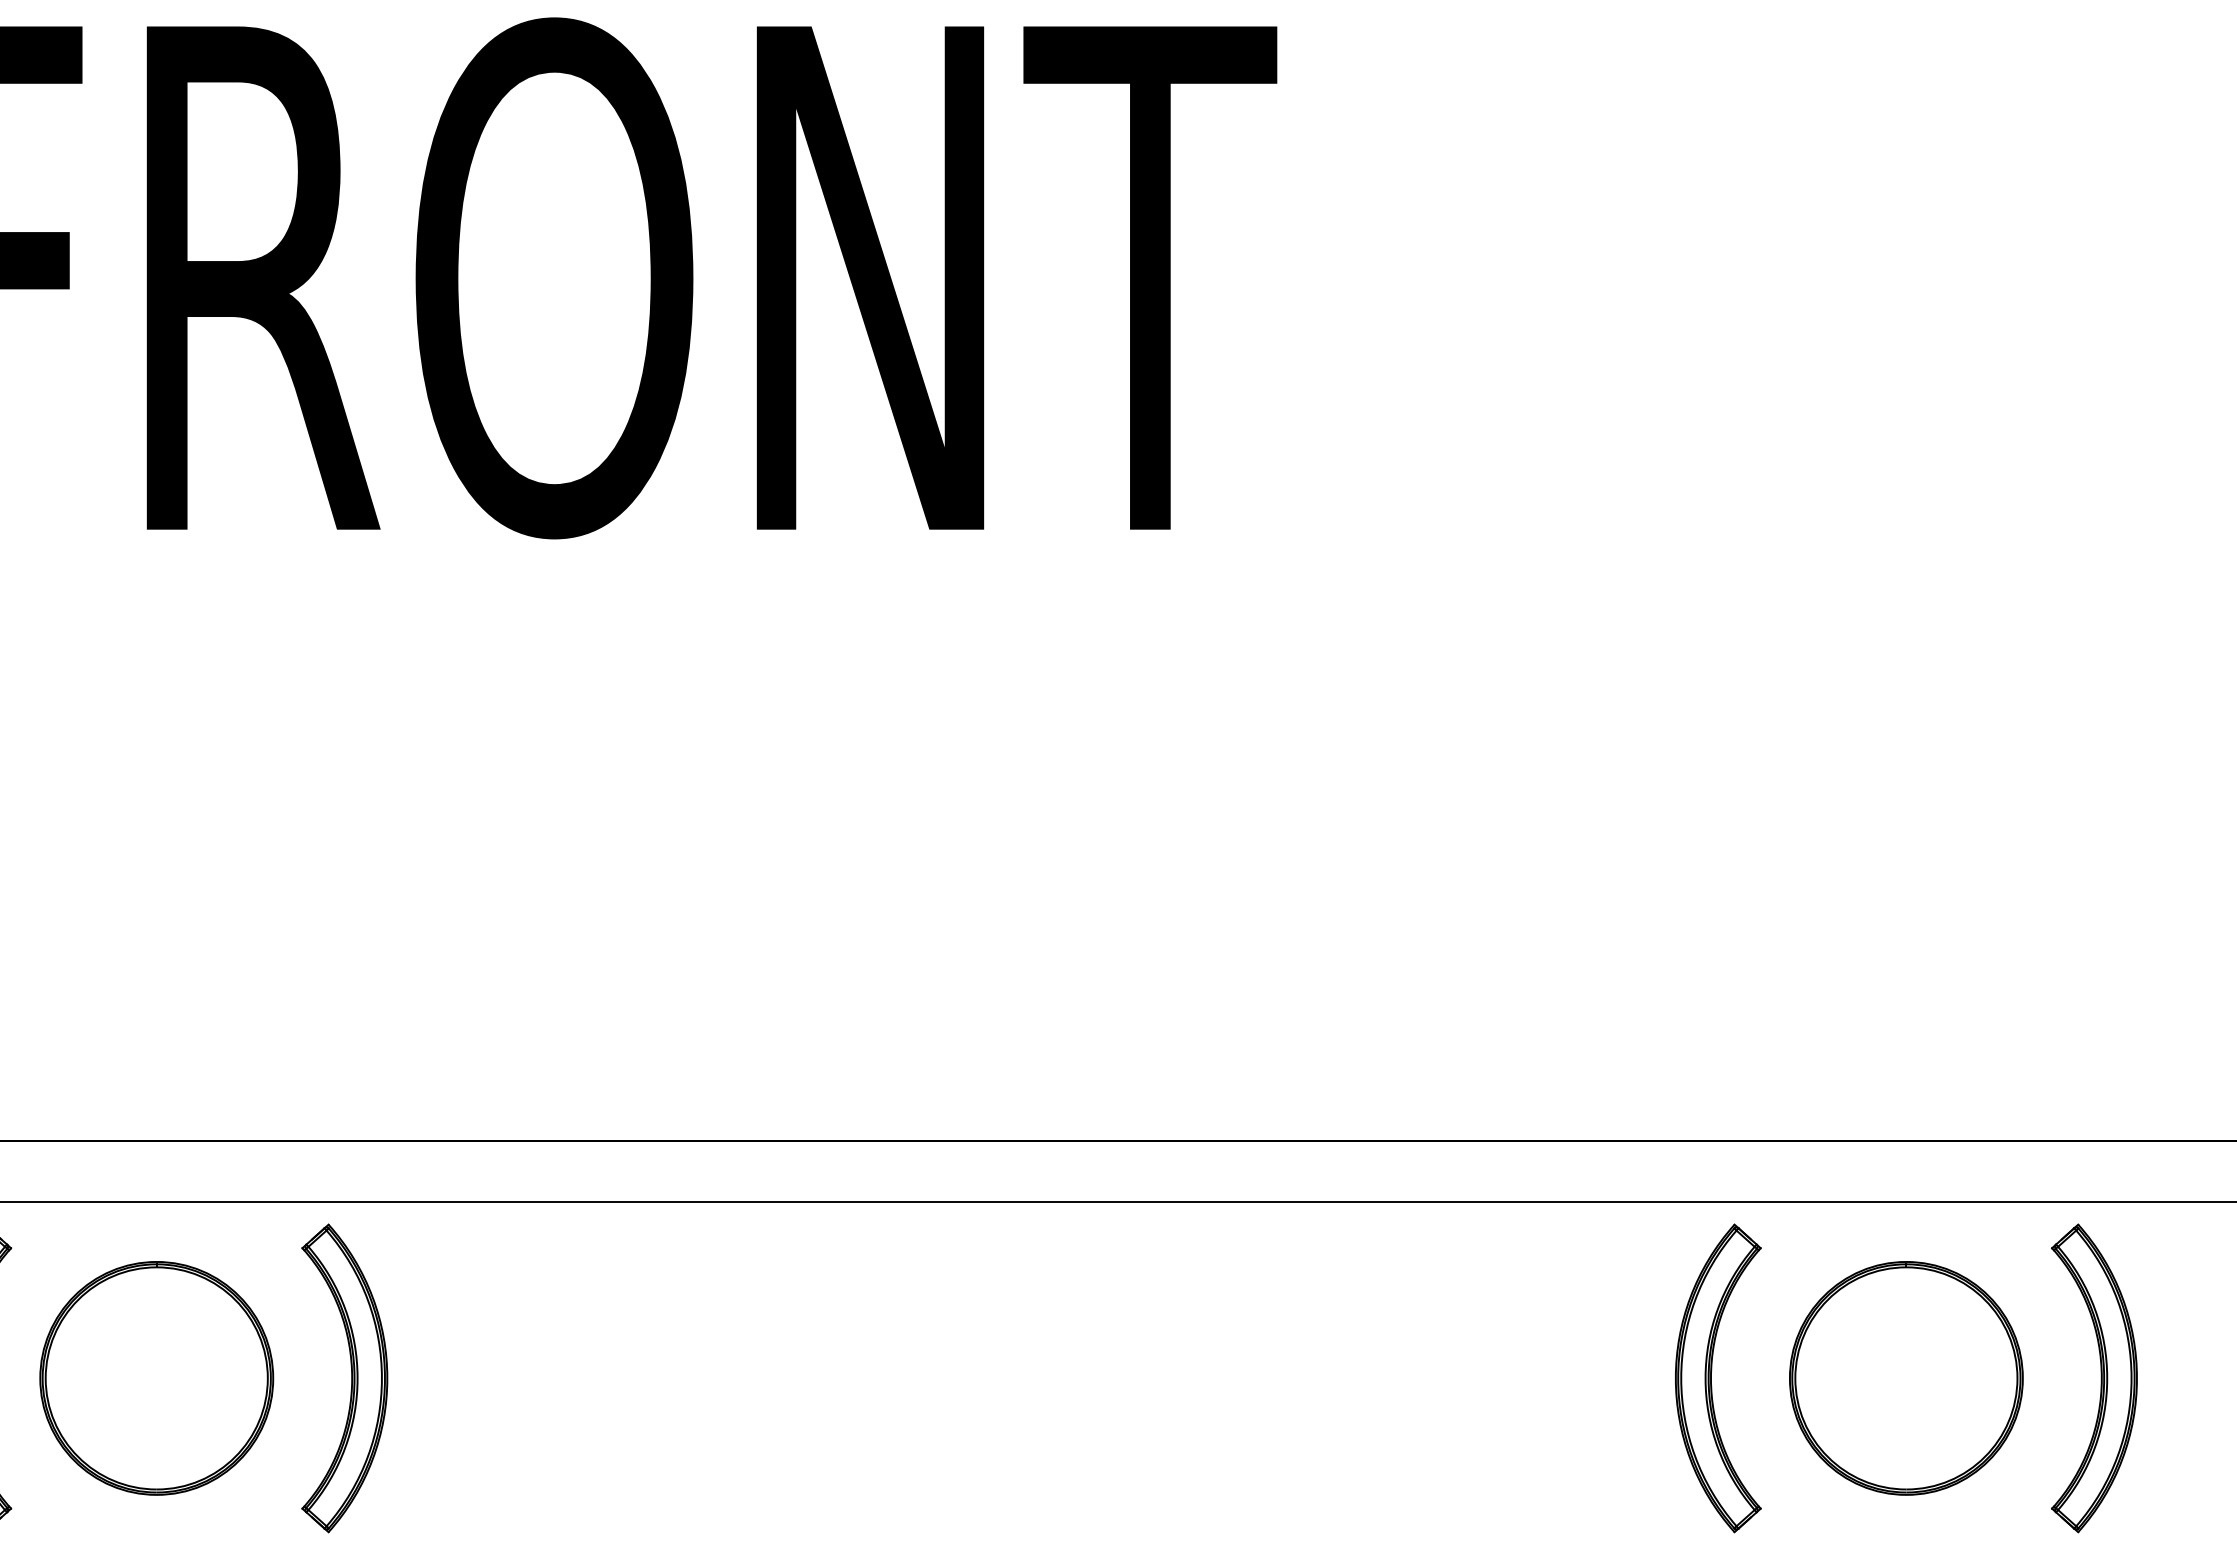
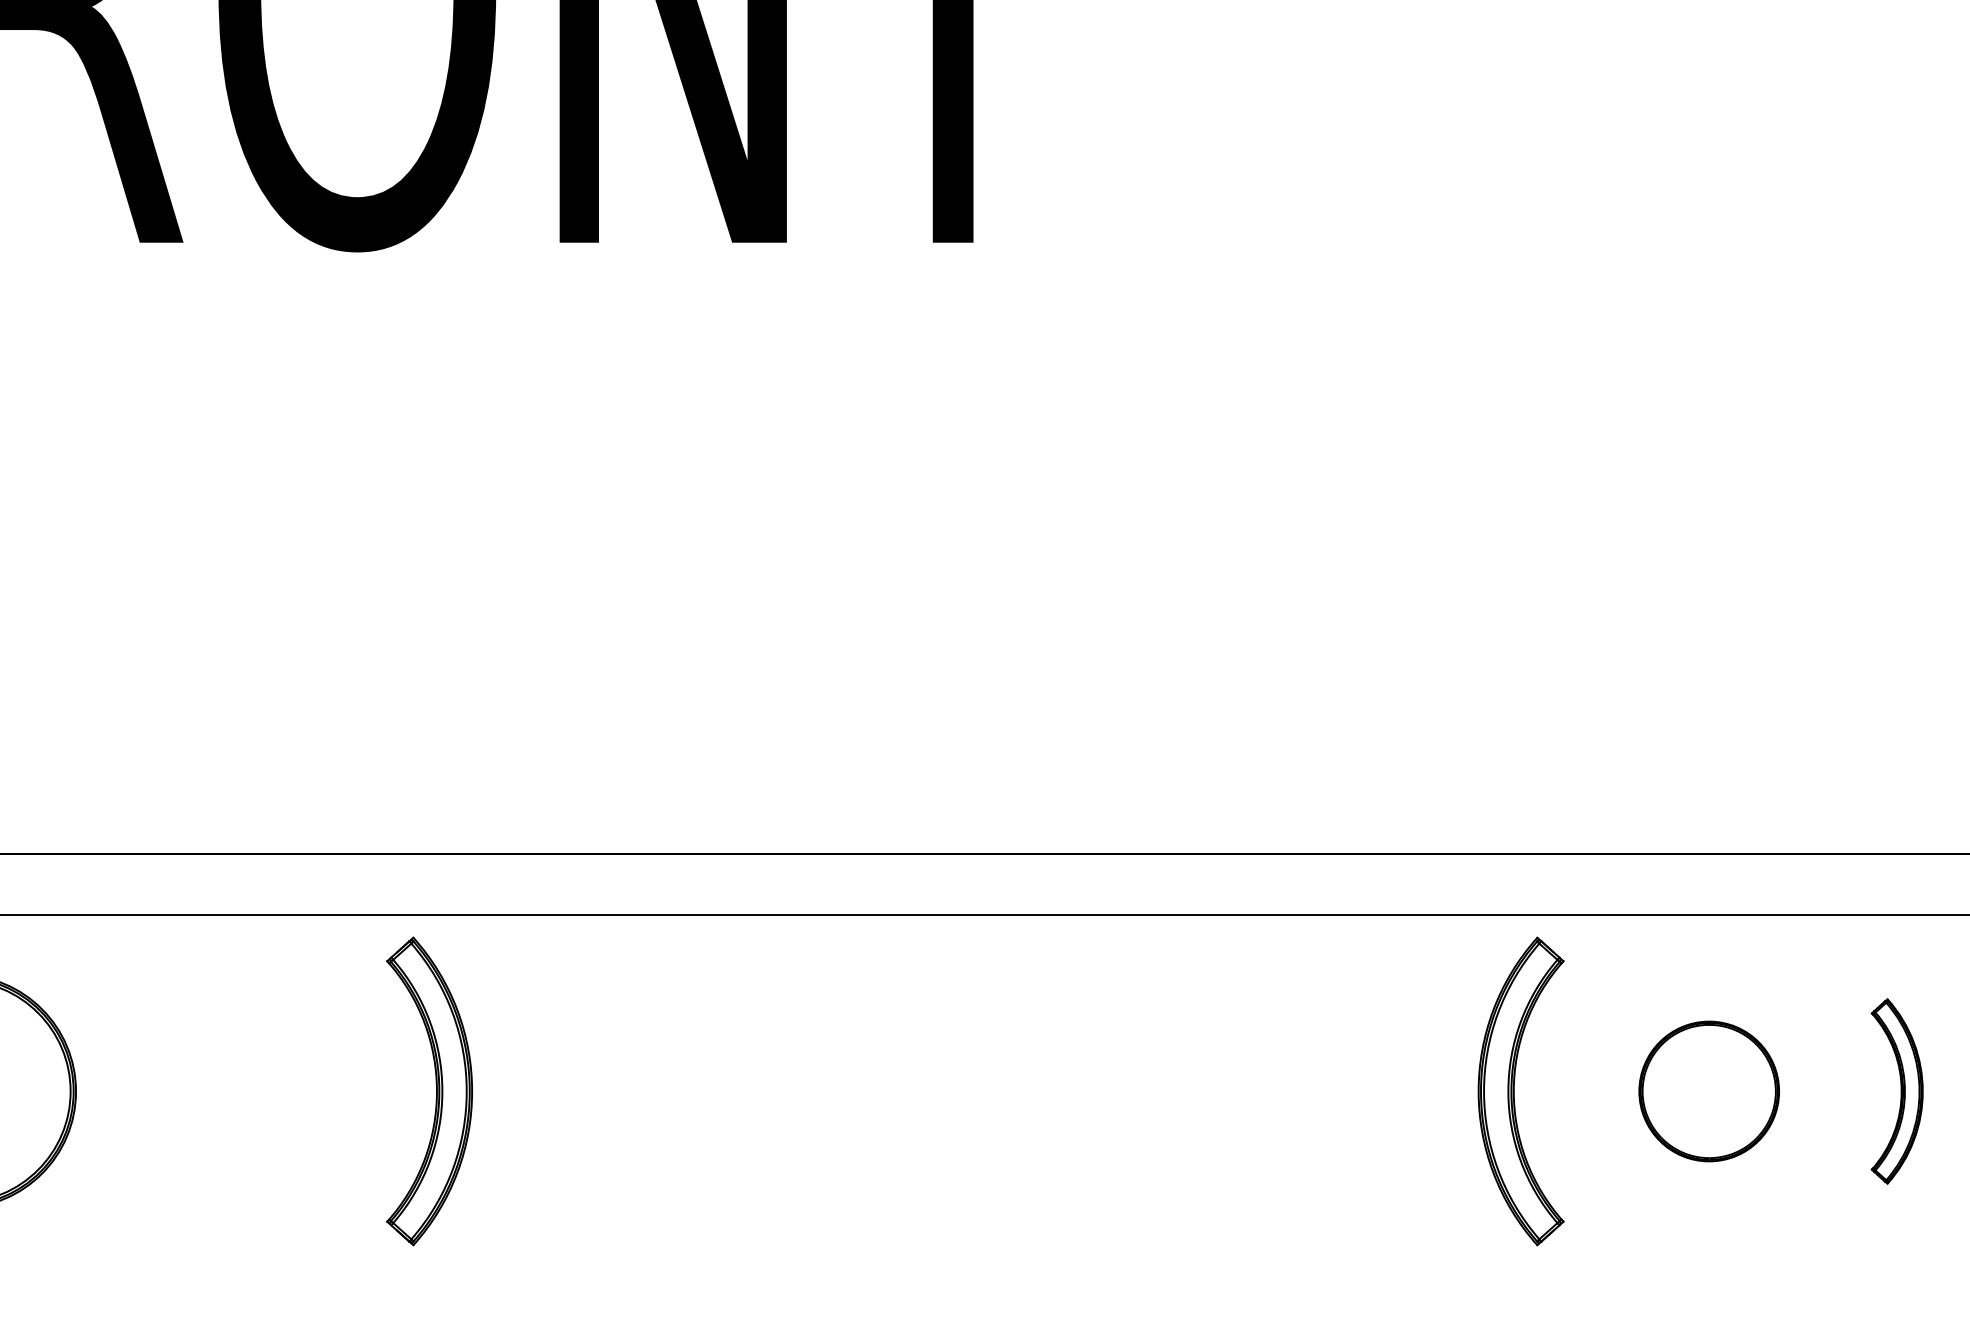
part: (351, 1378) -> (436, 1091), moved
part: (1906, 1378) -> (1709, 1091), size x0.6
part: (2094, 1378) -> (1897, 1091), size x0.6

